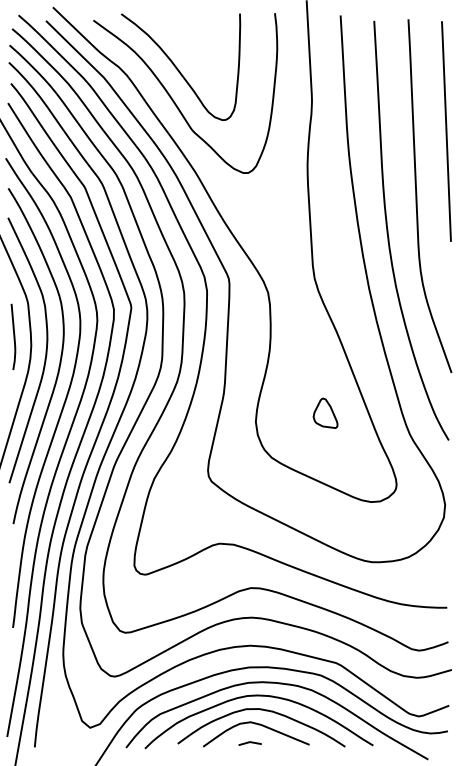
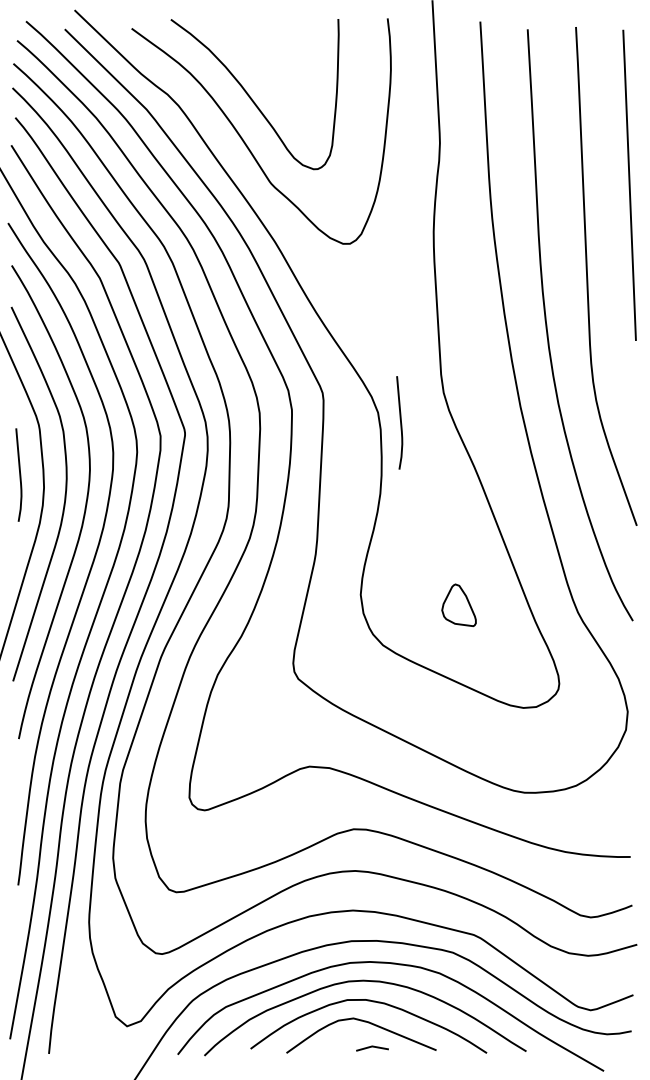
curve: (283, 299) -> (399, 422), added
part: (325, 412) -> (458, 604), moved
line: (249, 743) -> (371, 1048), moved

